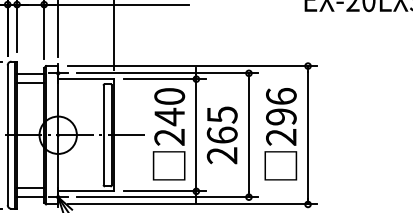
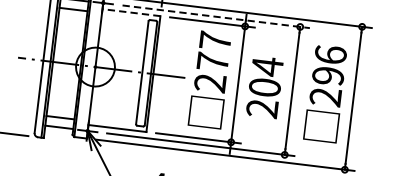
line: (167, 73) -> (216, 16), solid -> dashed
line: (85, 79) -> (130, 12), solid -> dashed
text: (169, 107) -> (213, 52), 240 -> 277
text: (221, 124) -> (265, 76), 265 -> 204

